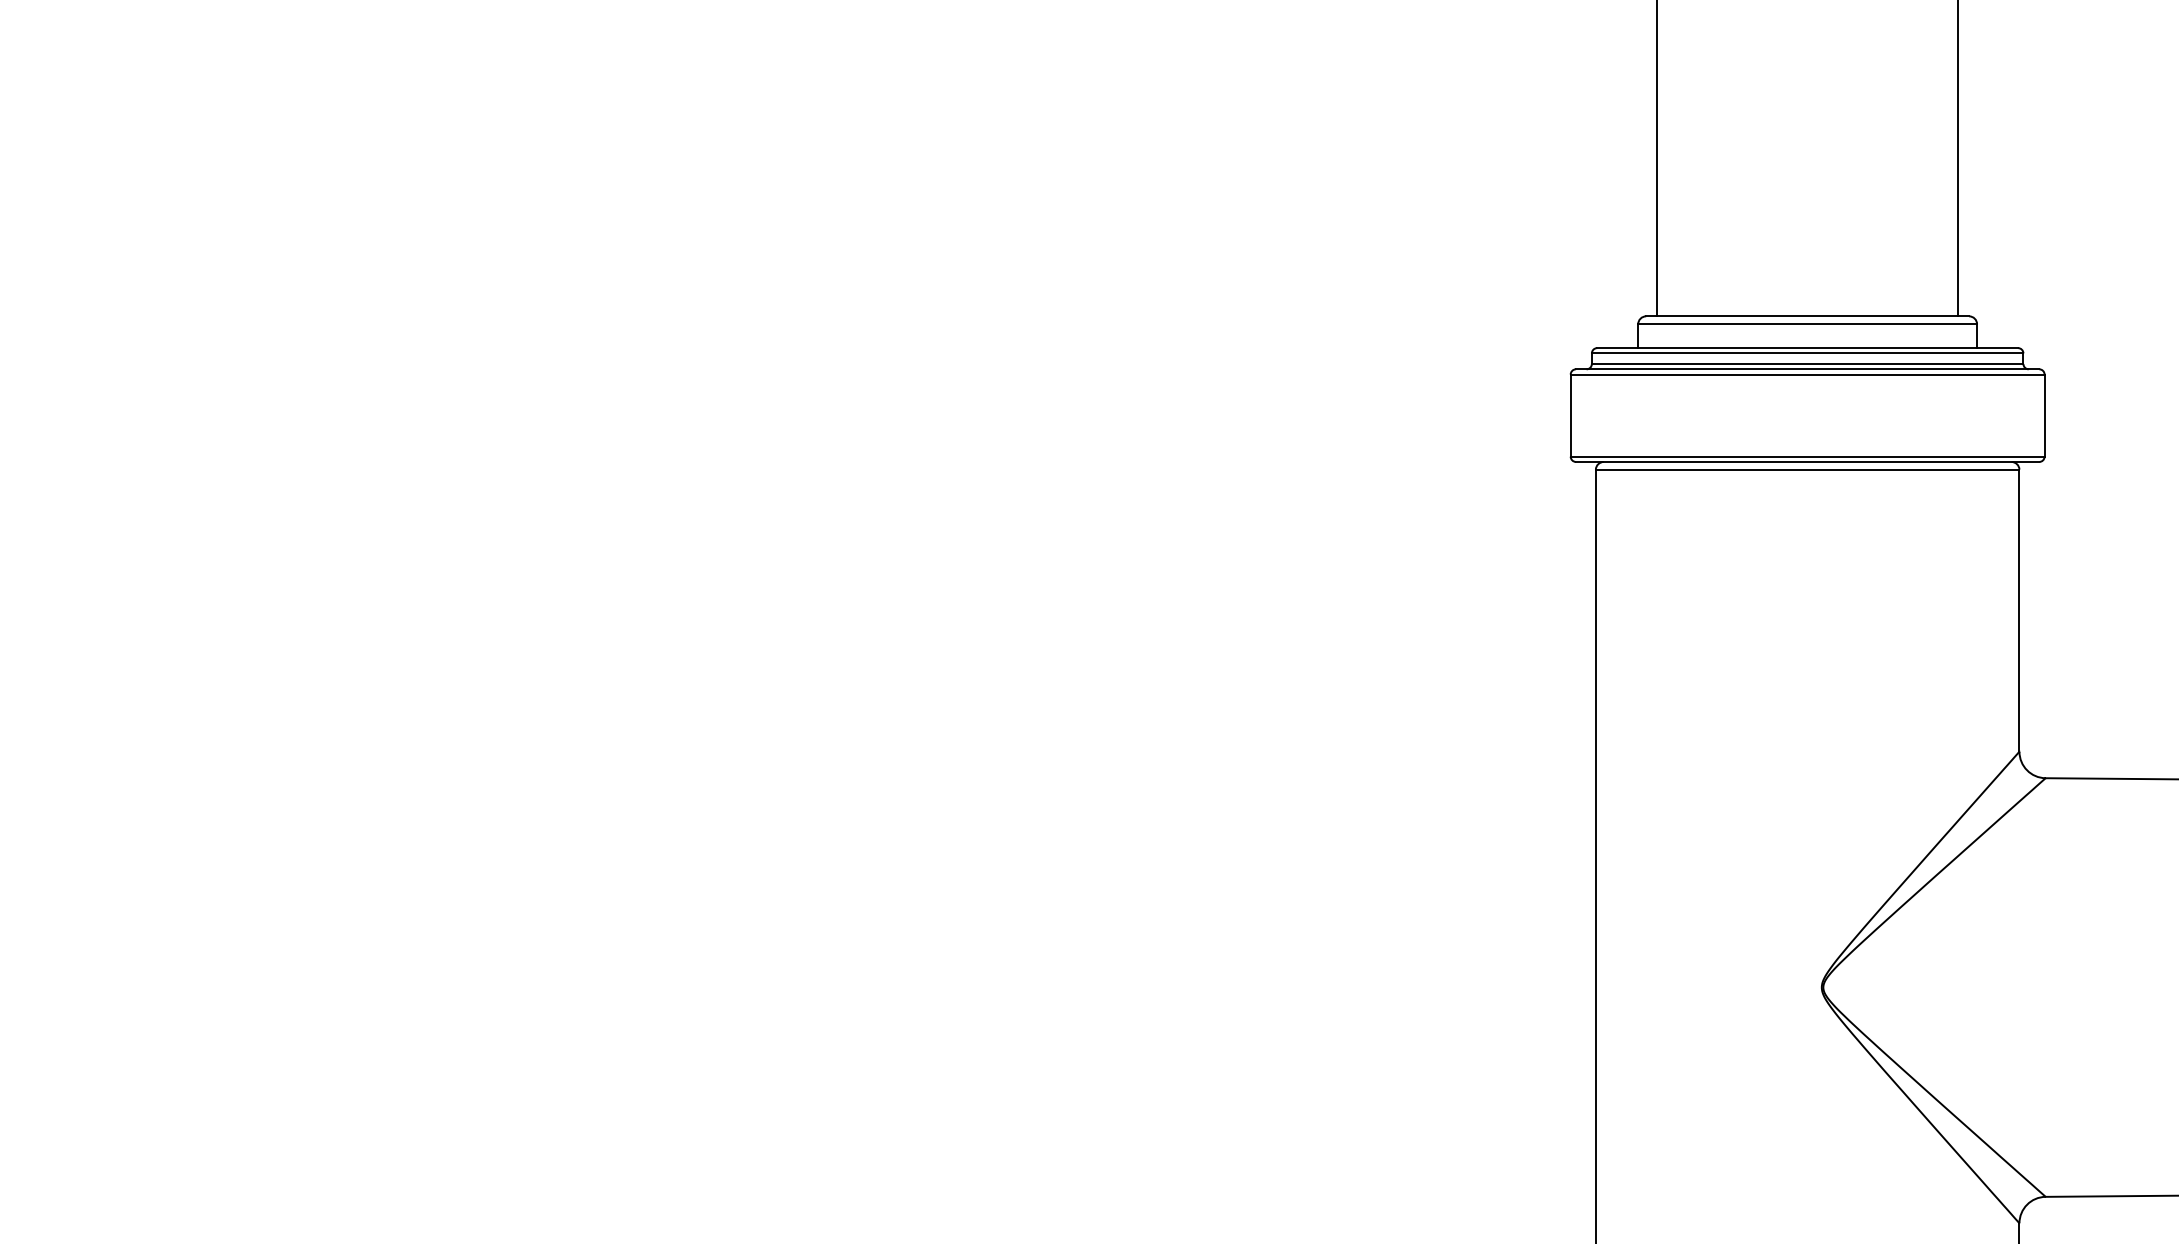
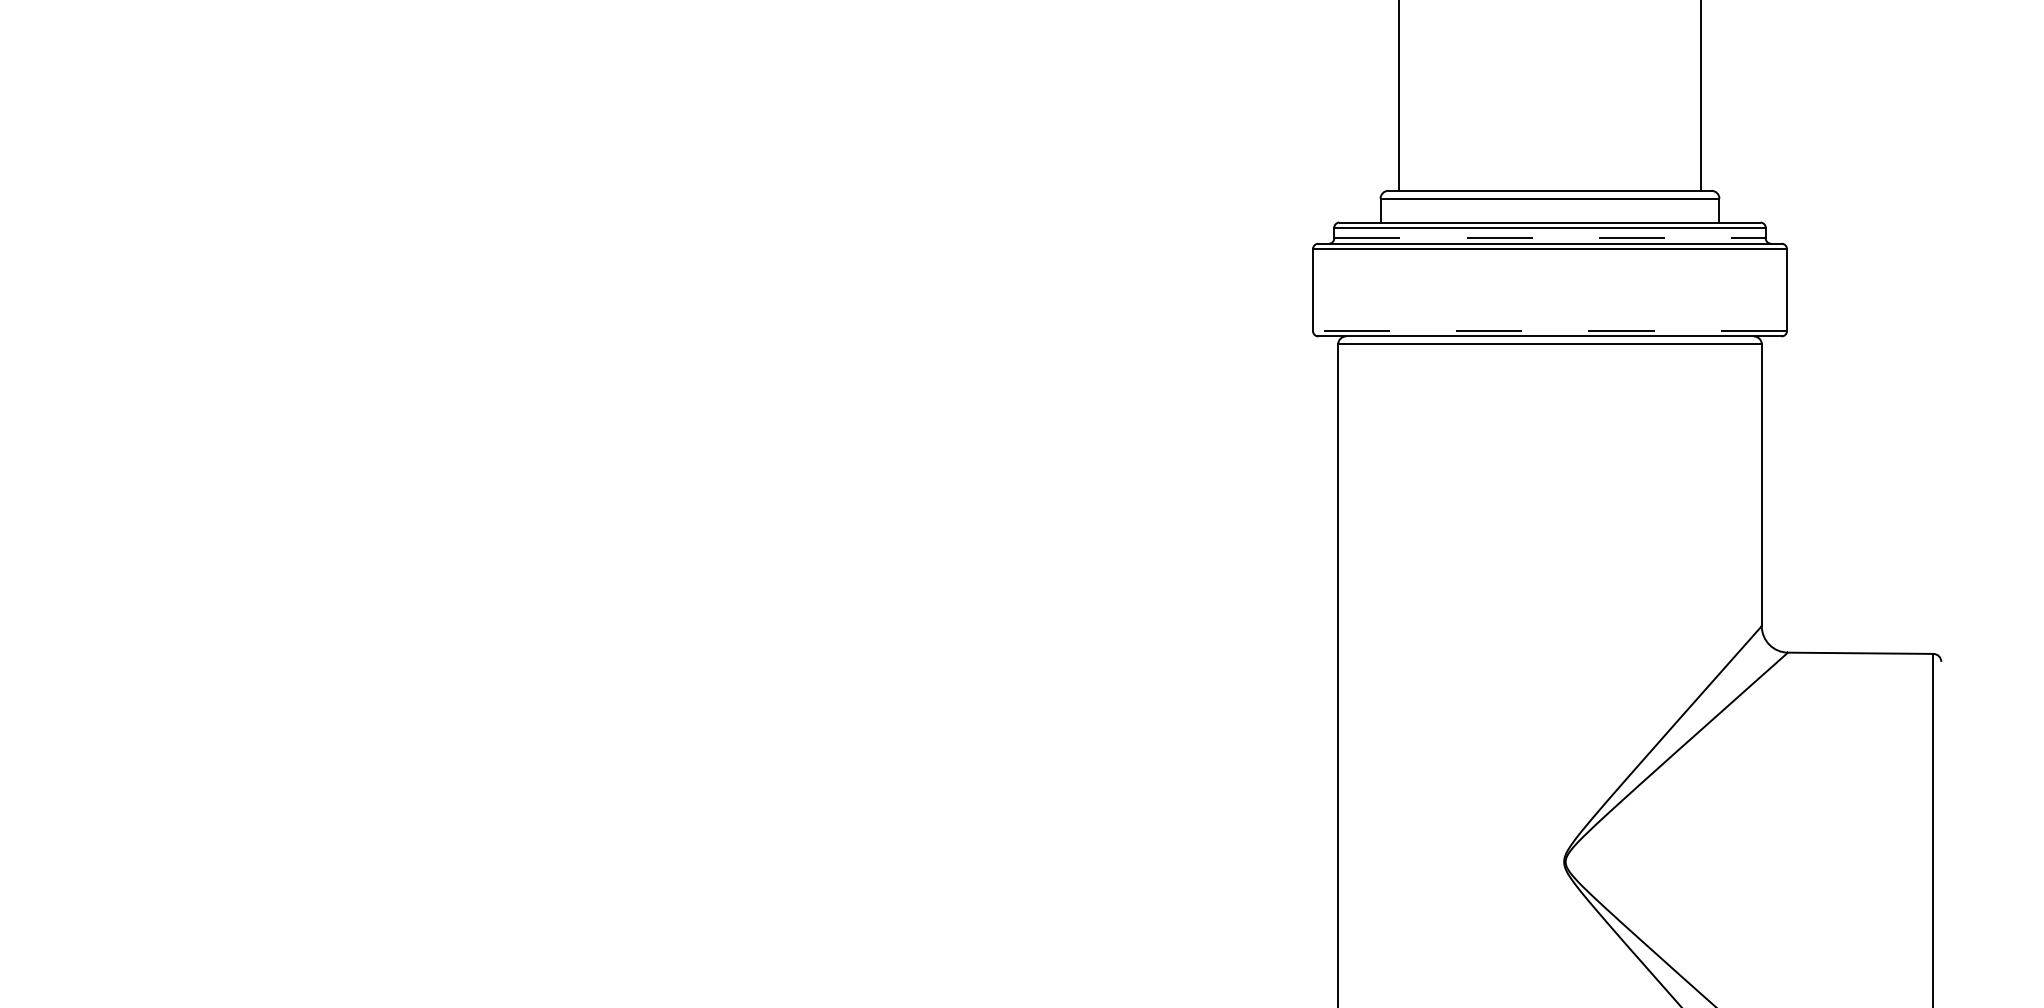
line: (1807, 364) -> (1549, 238), solid -> dashed
line: (1807, 456) -> (1549, 330), solid -> dashed

